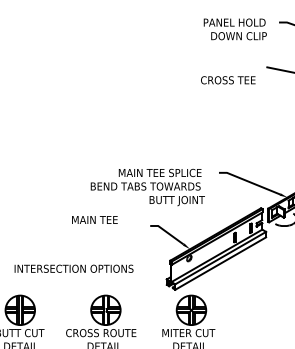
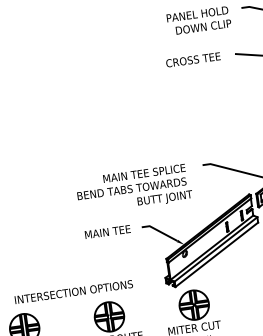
text: (228, 80) -> (193, 60), moved
text: (94, 219) -> (107, 231), moved
text: (73, 268) -> (73, 291), moved

